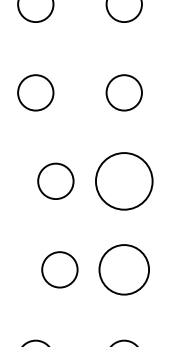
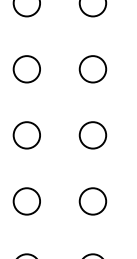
circle: (55, 181) -> (26, 135), moved
circle: (123, 181) -> (92, 135), size x0.62
circle: (59, 269) -> (26, 201), moved
circle: (123, 269) -> (92, 201), size x0.71

